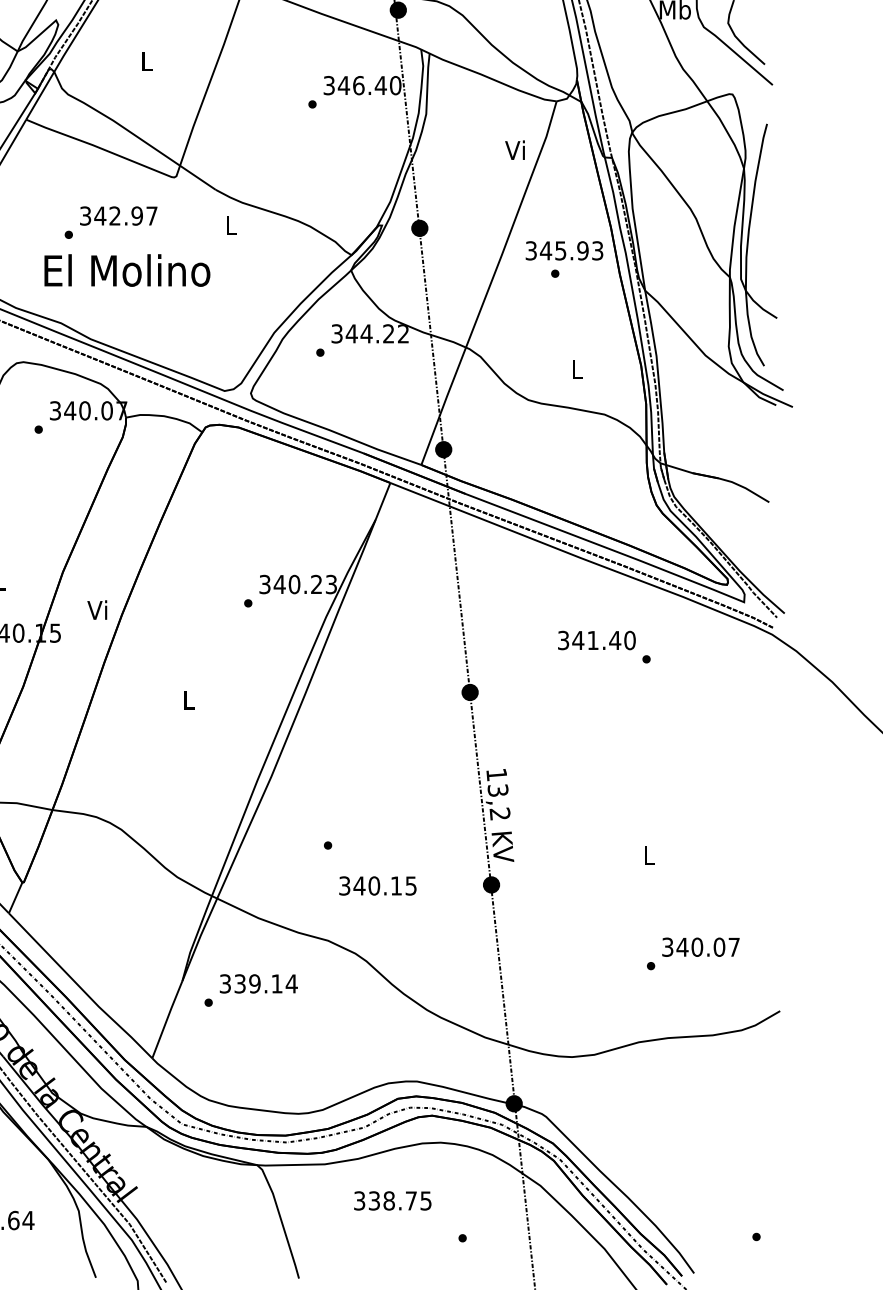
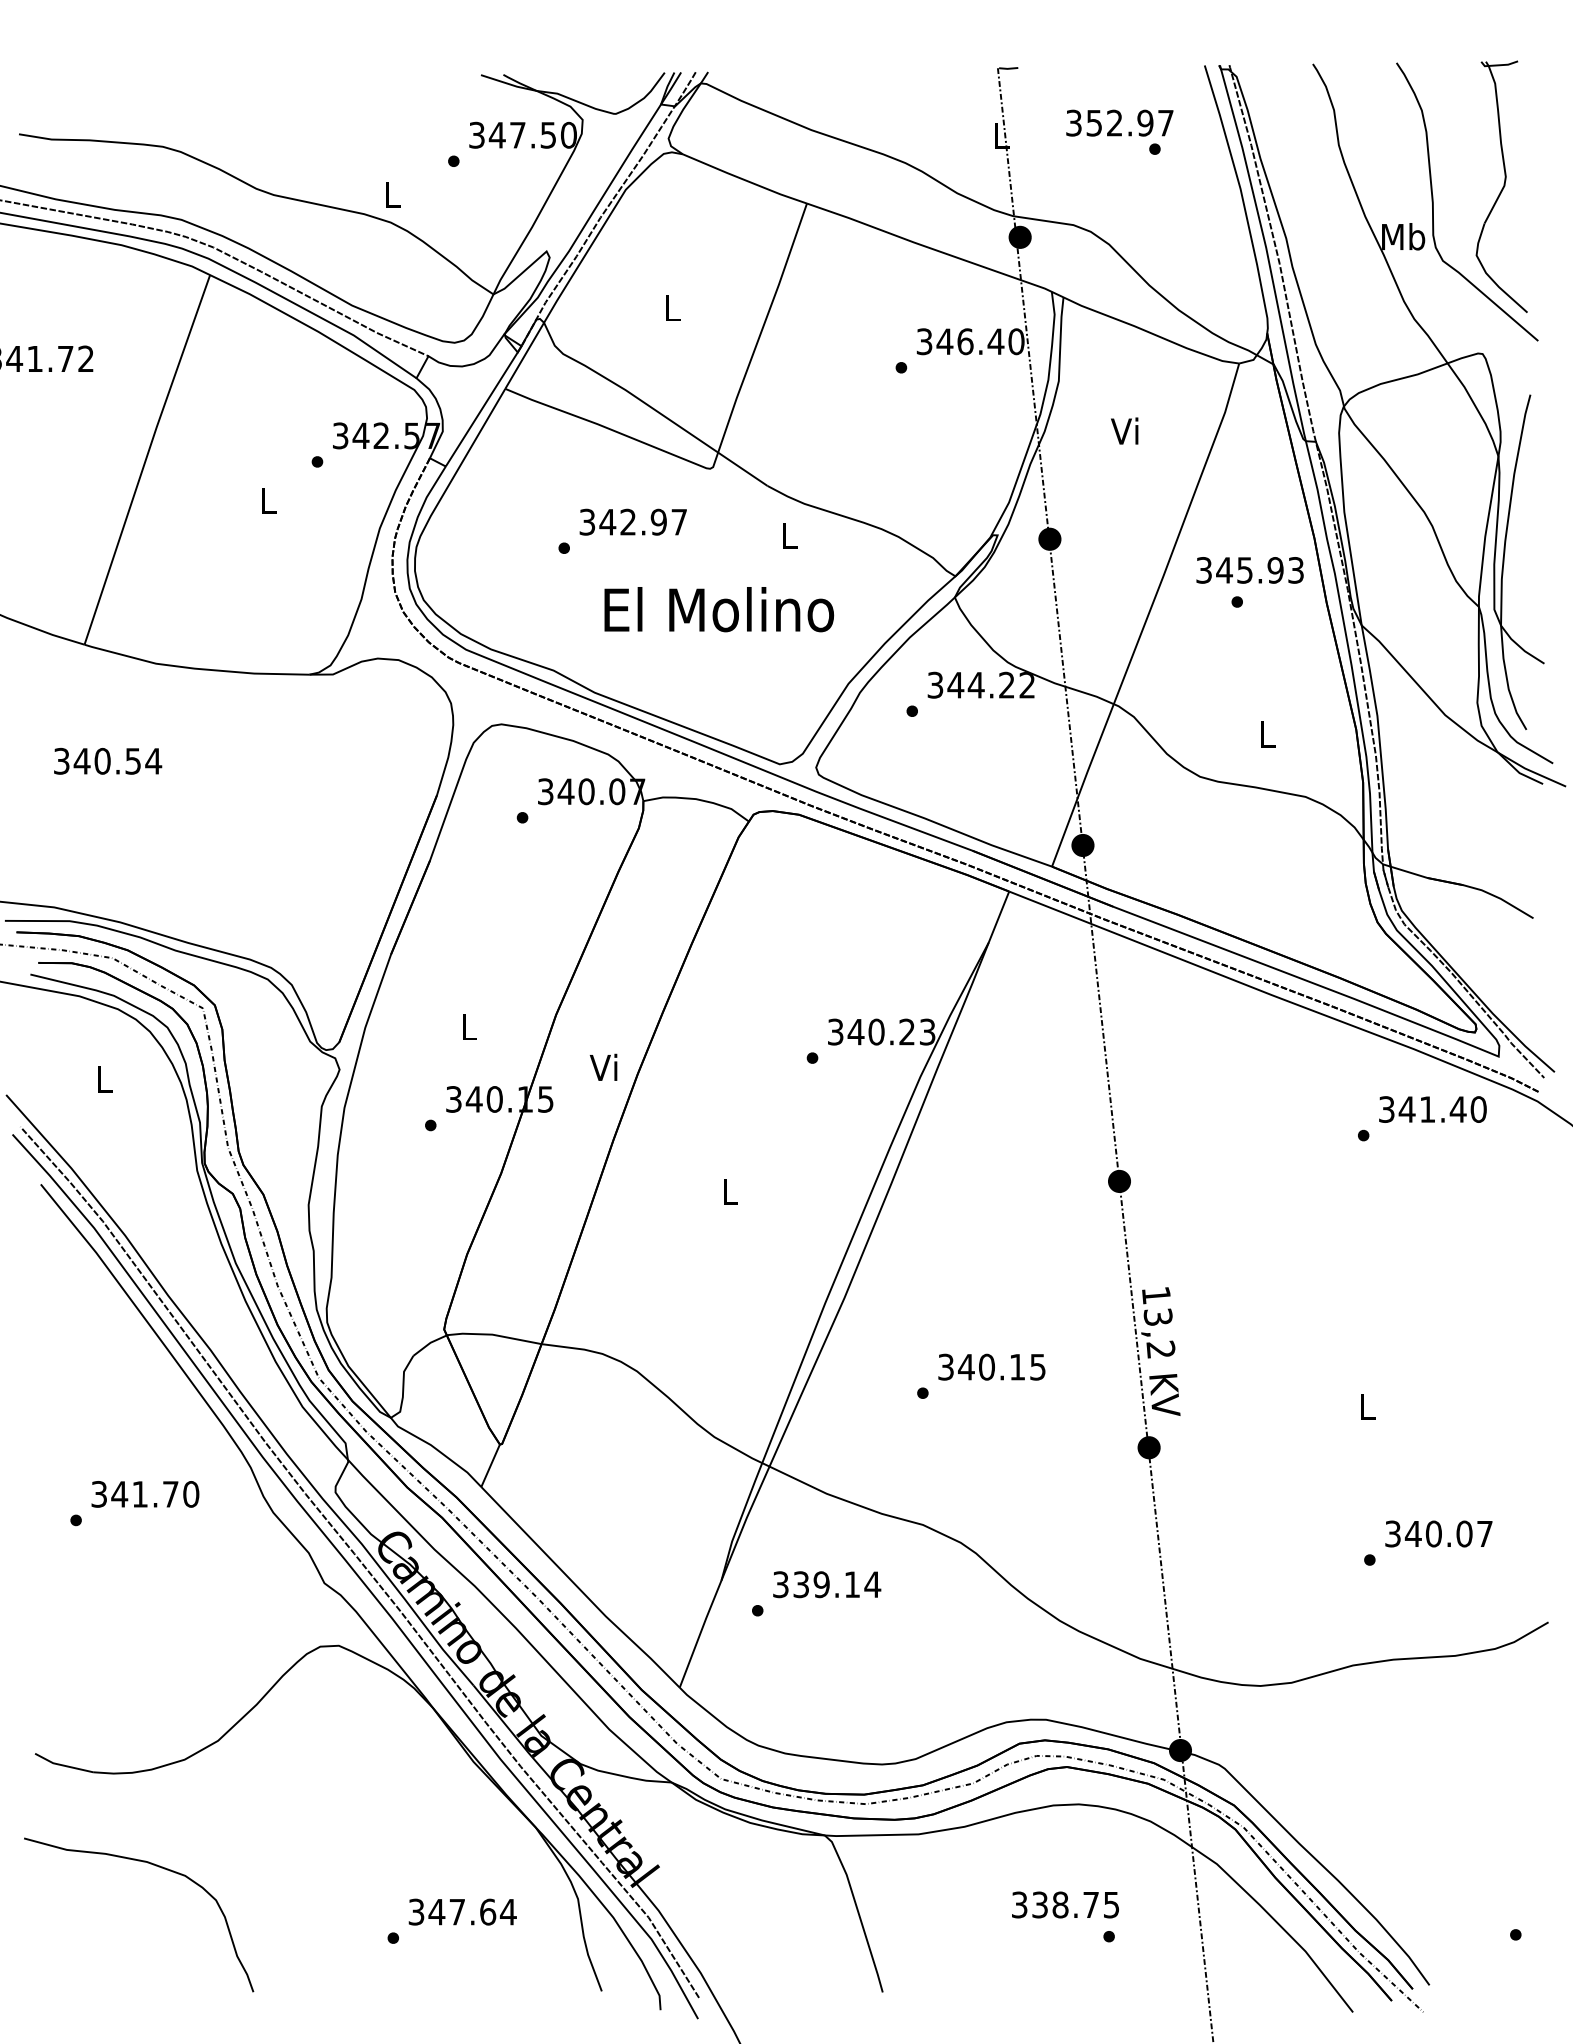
text: (514, 149) -> (1124, 430), moved
text: (127, 270) -> (719, 609), moved
text: (596, 640) -> (1432, 1109), moved
text: (377, 885) -> (991, 1366), moved
text: (392, 1200) -> (1065, 1904), moved

